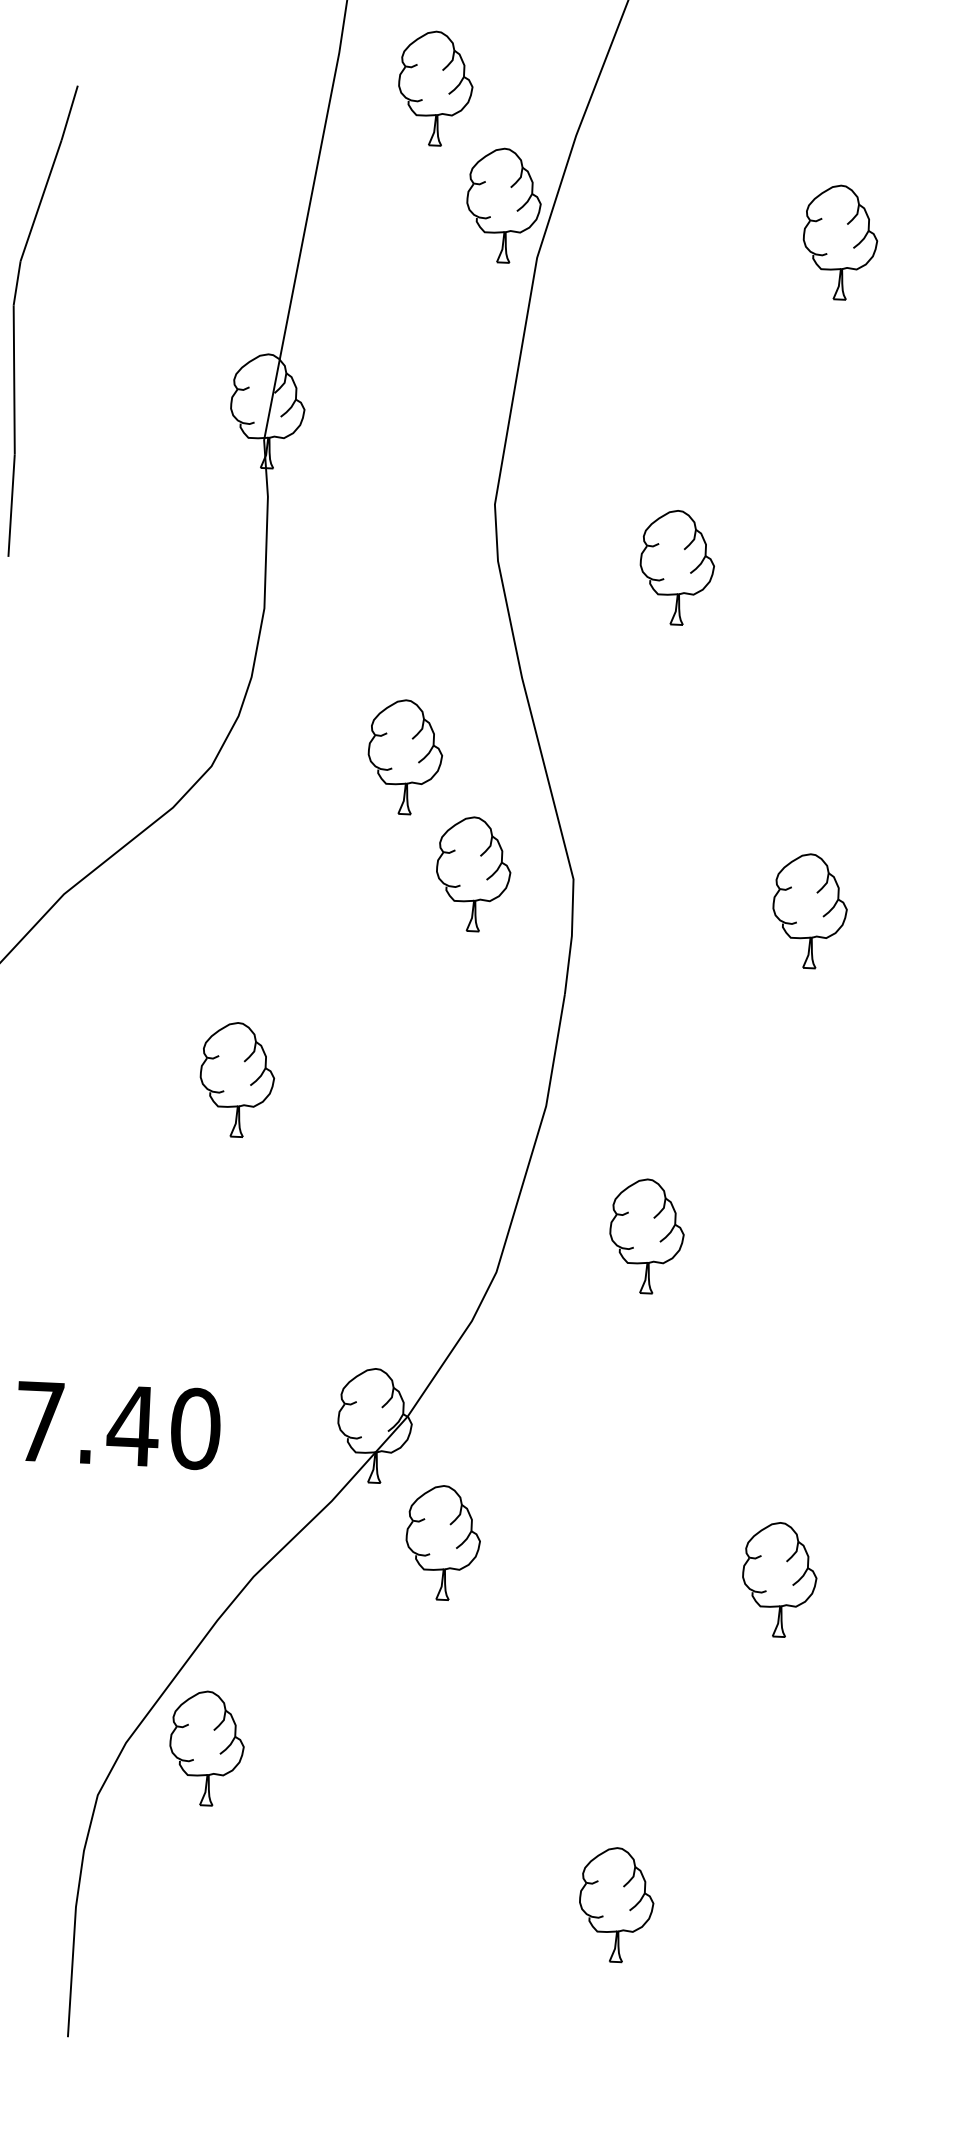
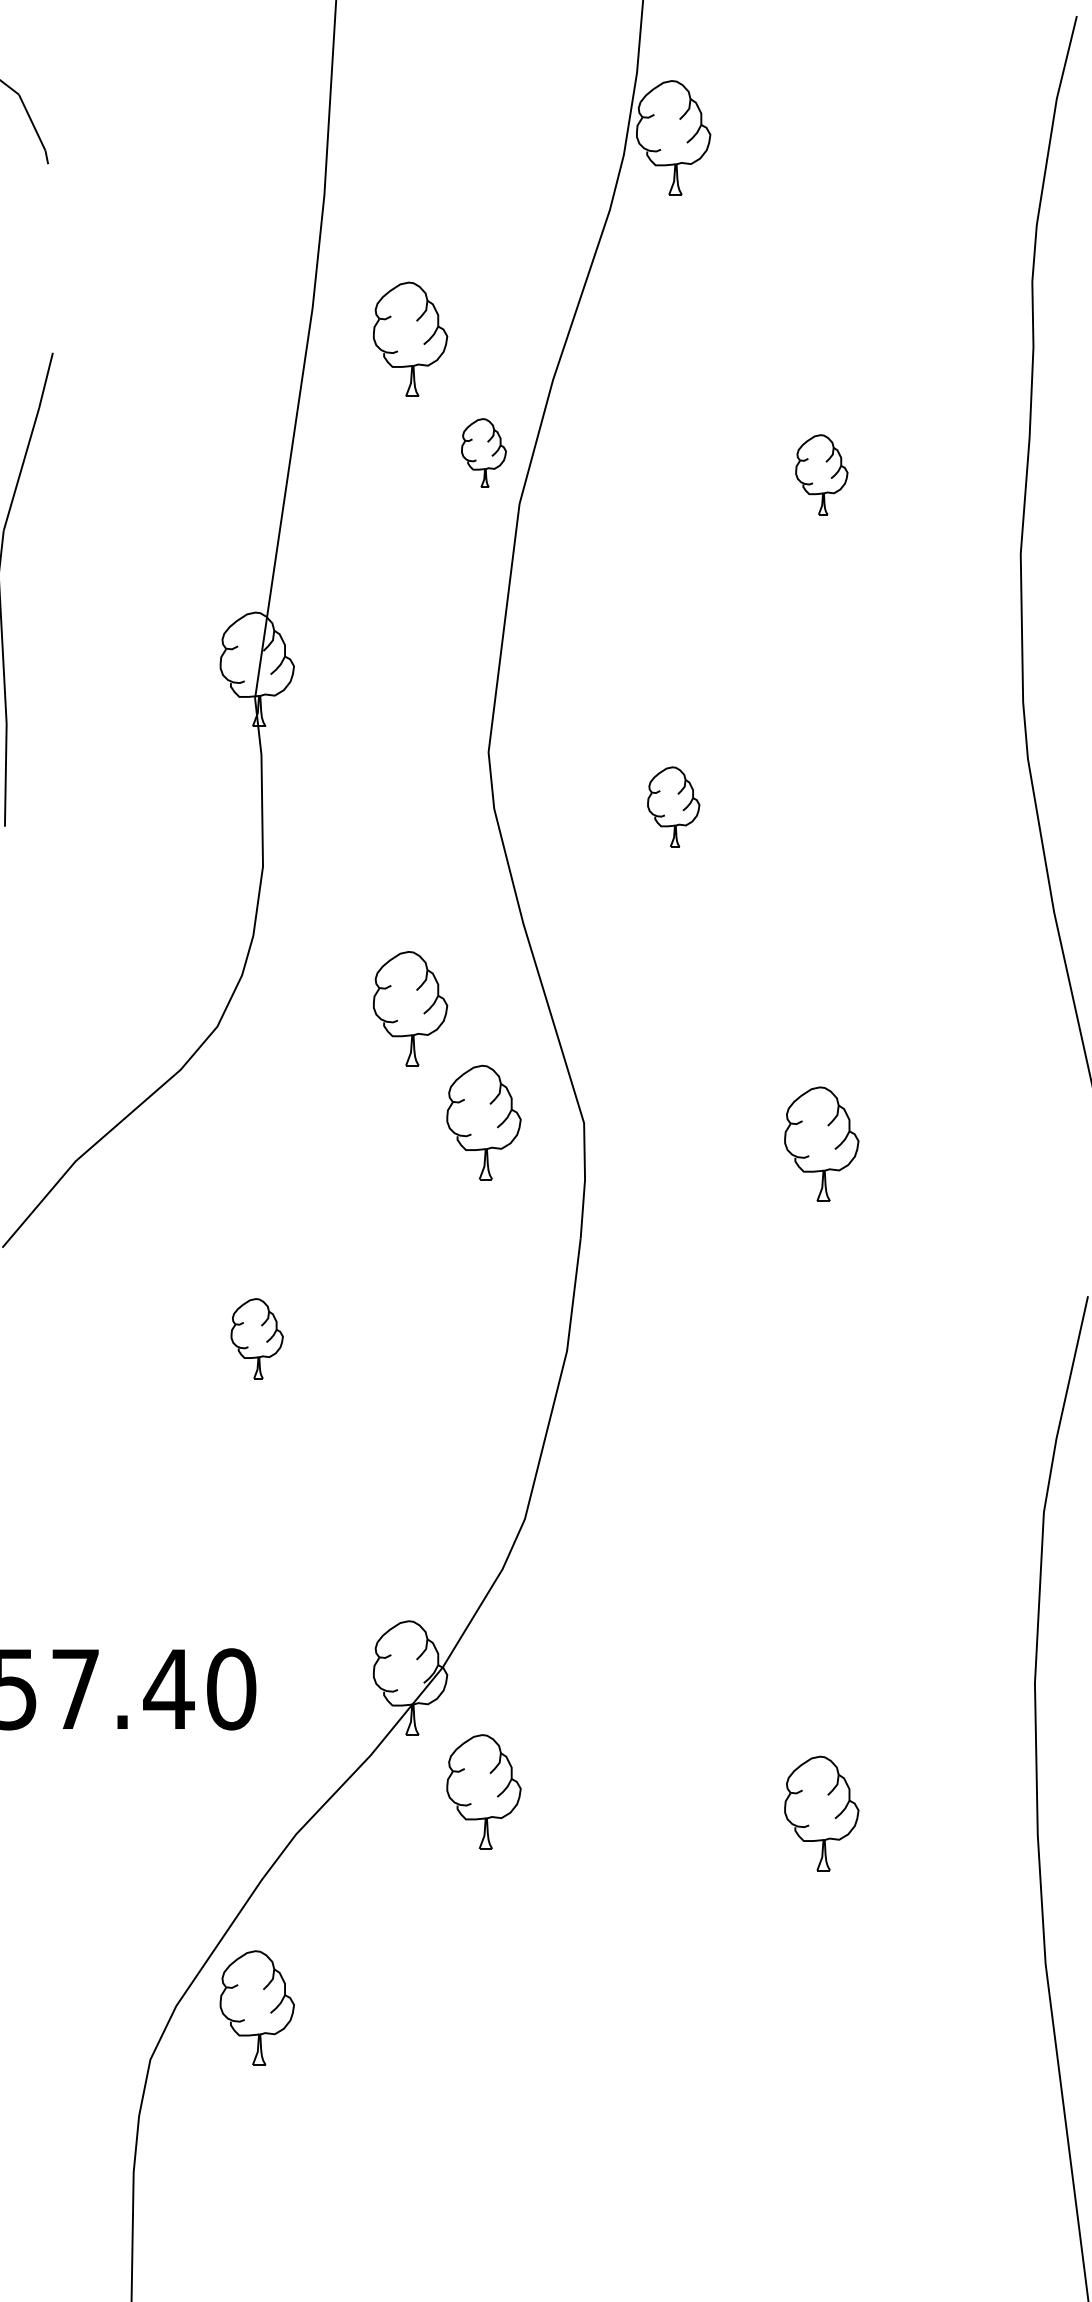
part: (503, 204) -> (483, 452), size x0.6
part: (840, 242) -> (821, 474), size x0.7
part: (677, 567) -> (673, 806), size x0.7
part: (236, 1079) -> (256, 1338), size x0.7
part: (646, 1235) -> (673, 1475), removed
part: (616, 1904) -> (673, 2145), removed

